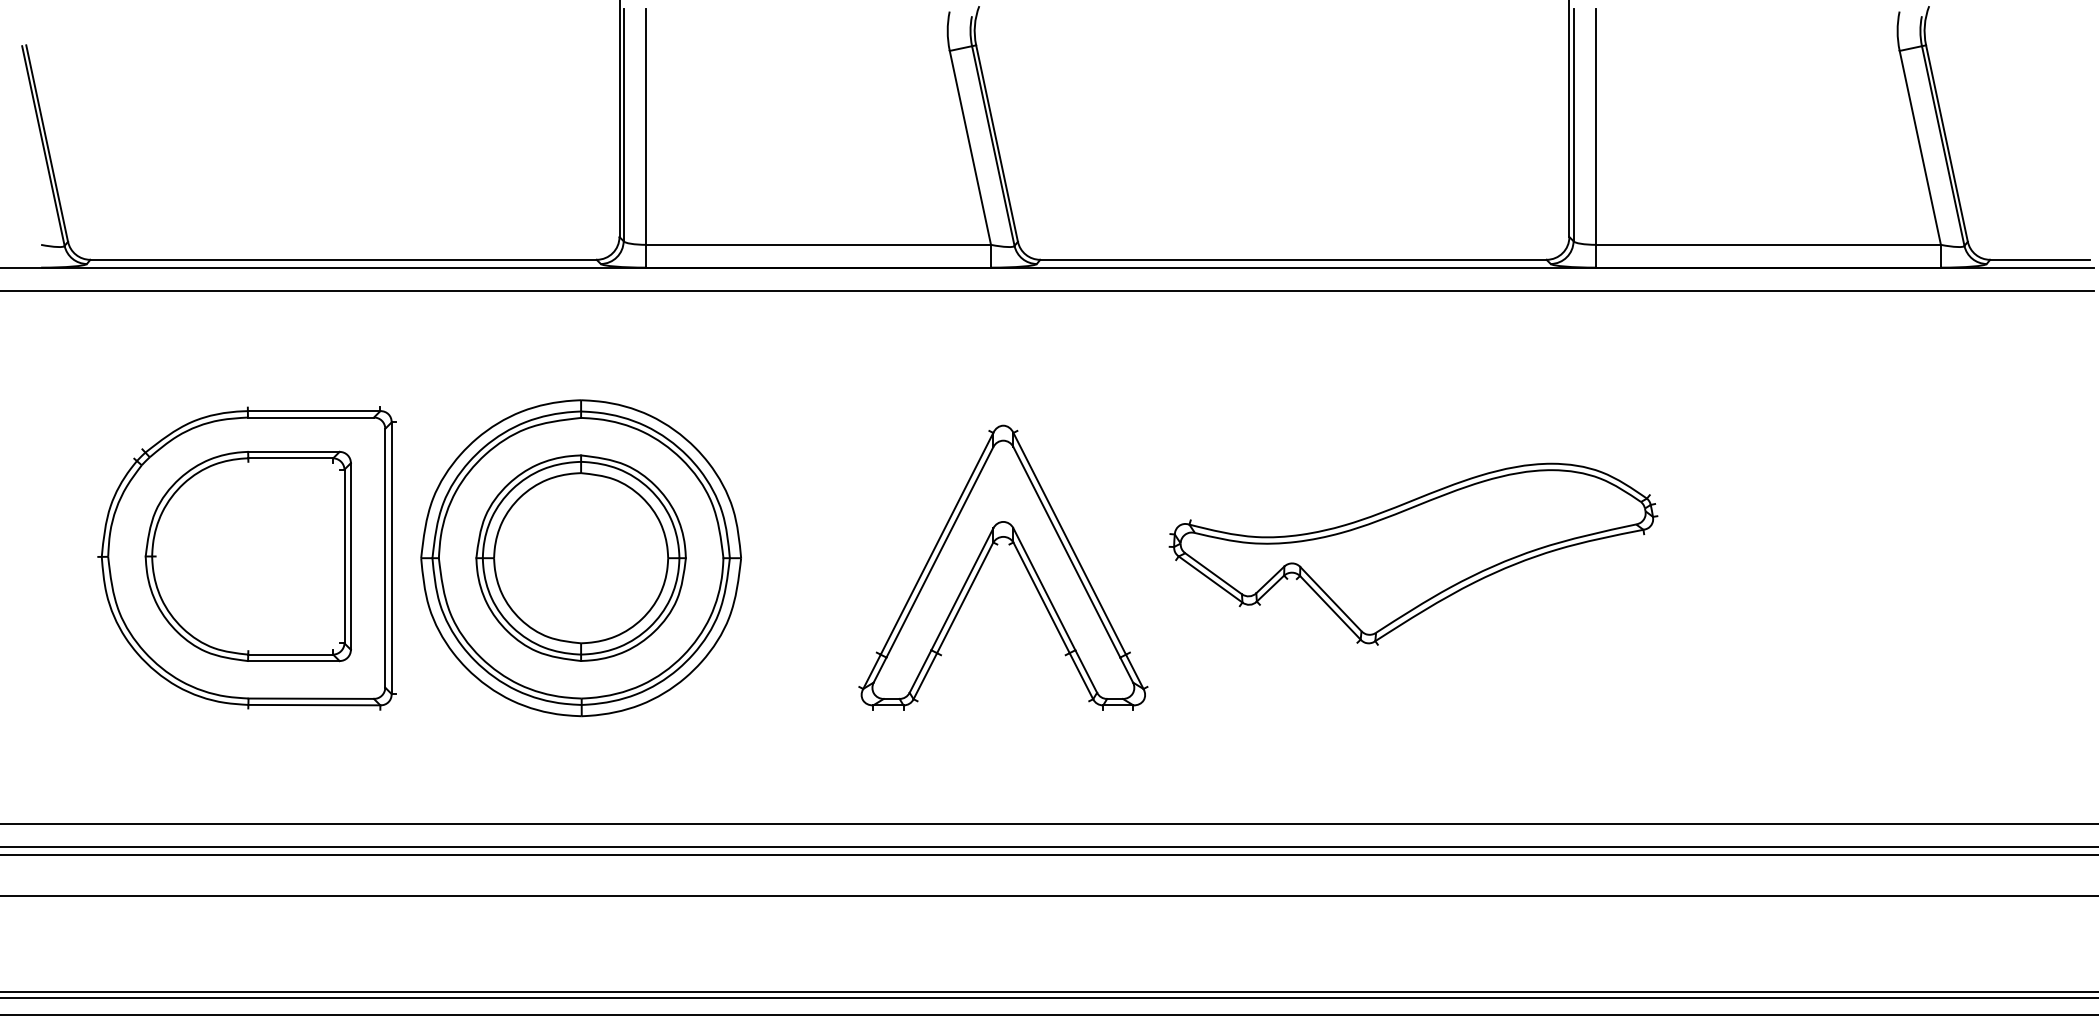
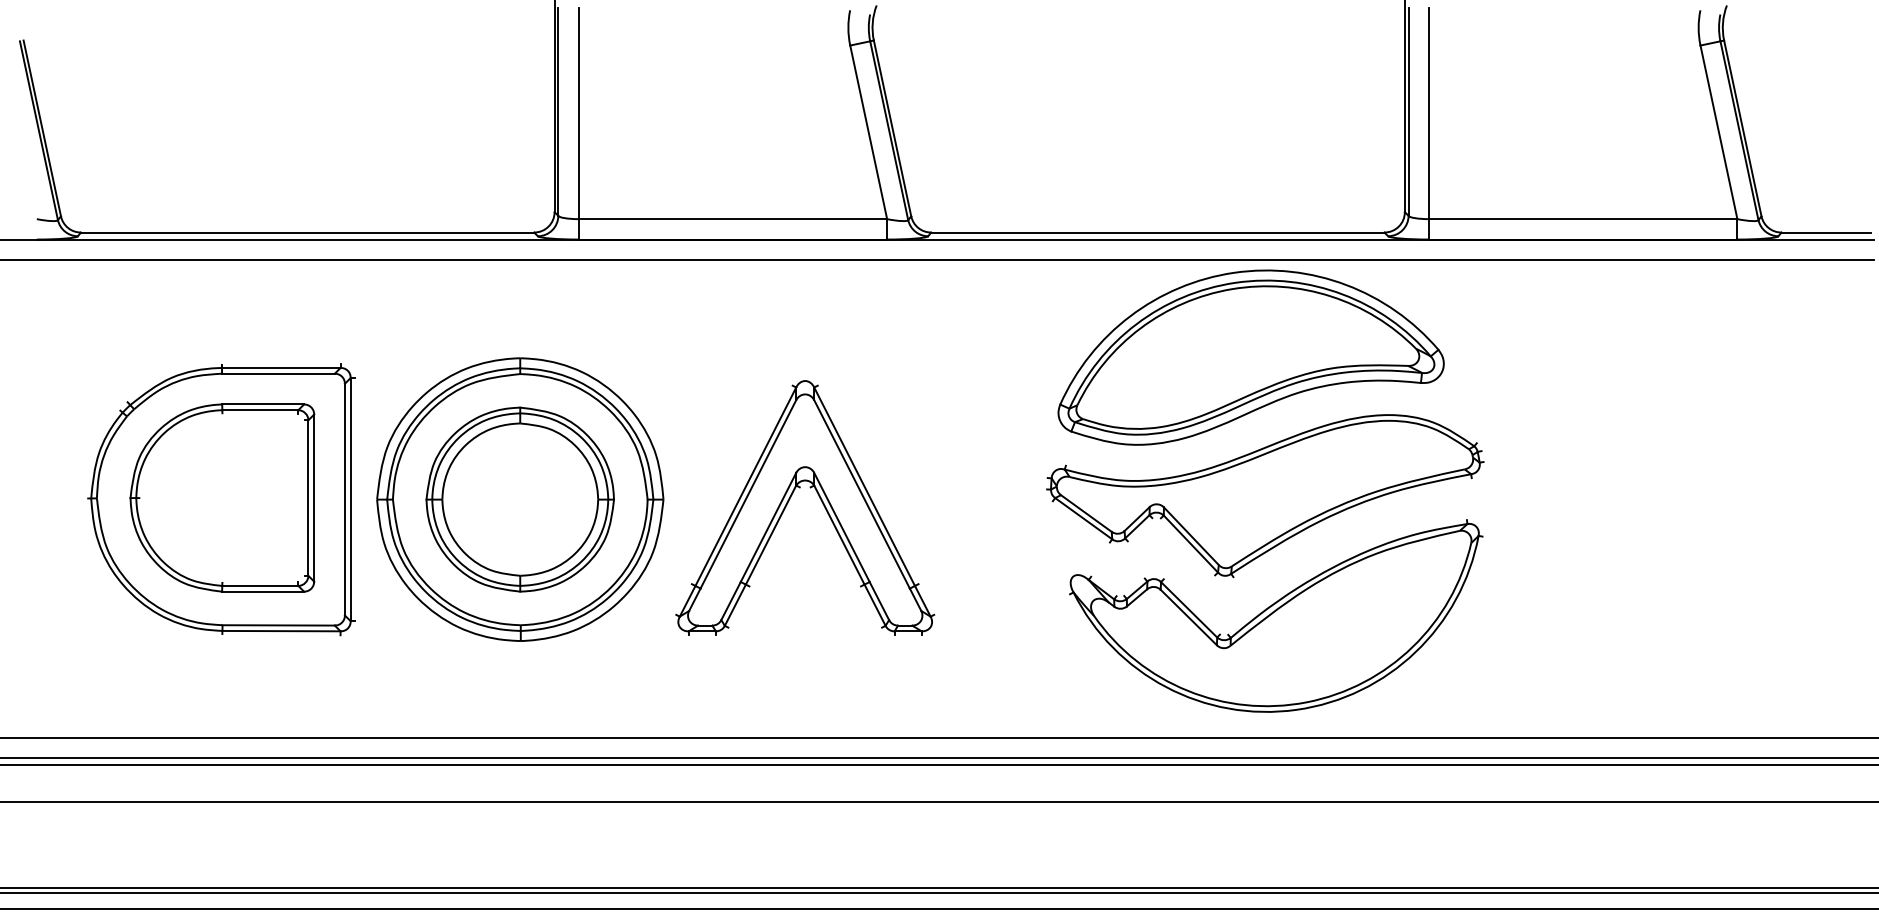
part: (1396, 399) -> (1250, 357), added
part: (1020, 559) -> (820, 500), moved
part: (1425, 687) -> (1276, 615), added

